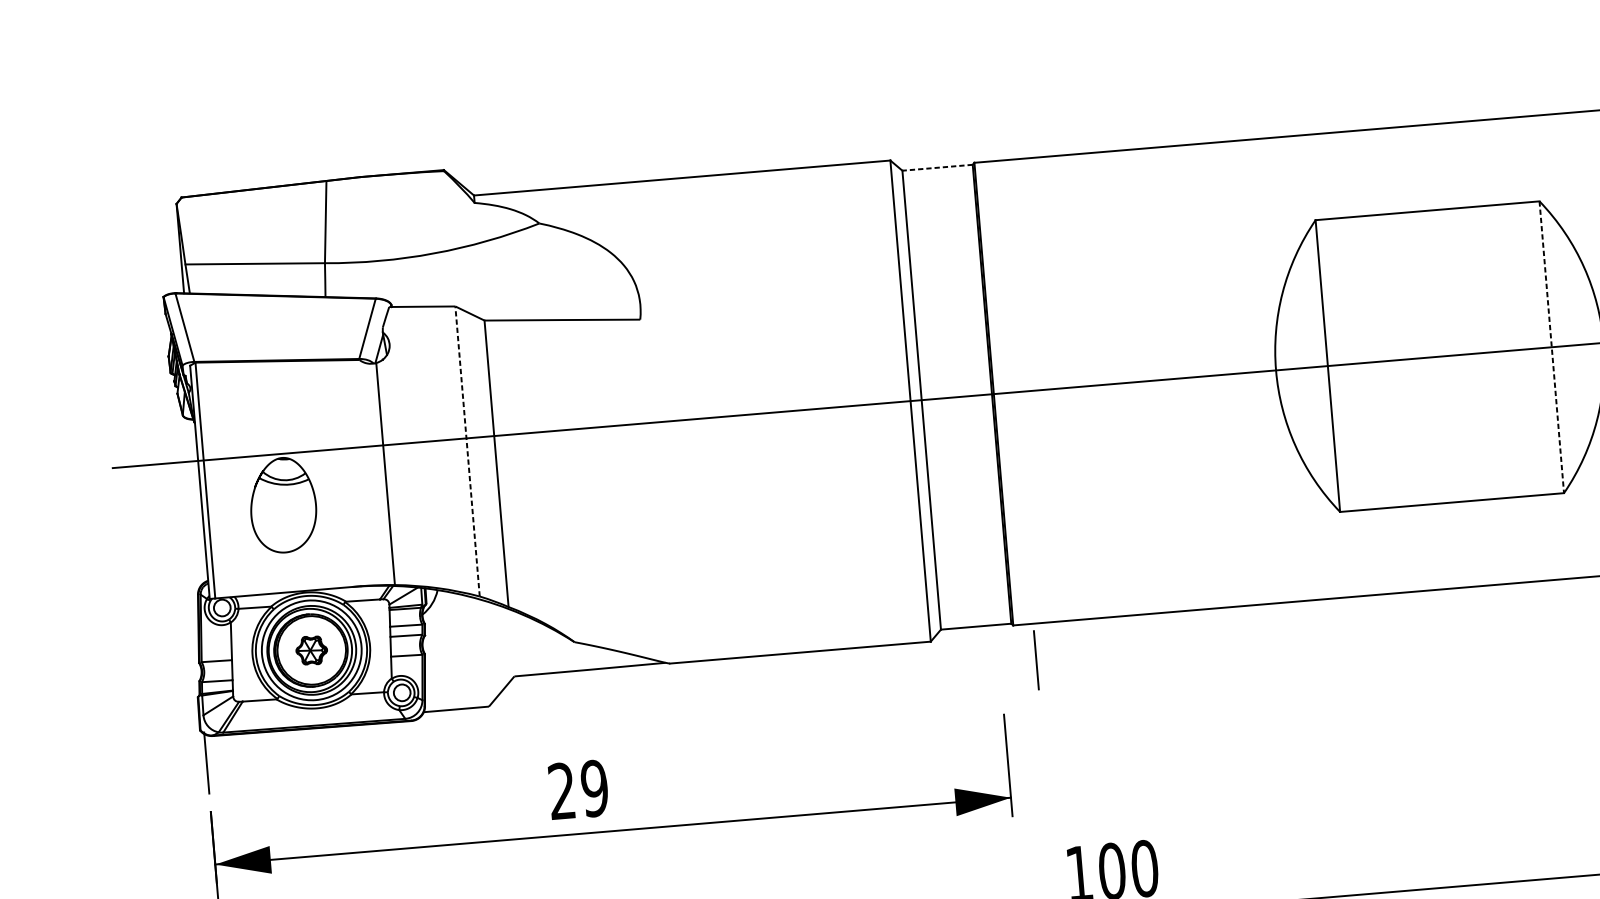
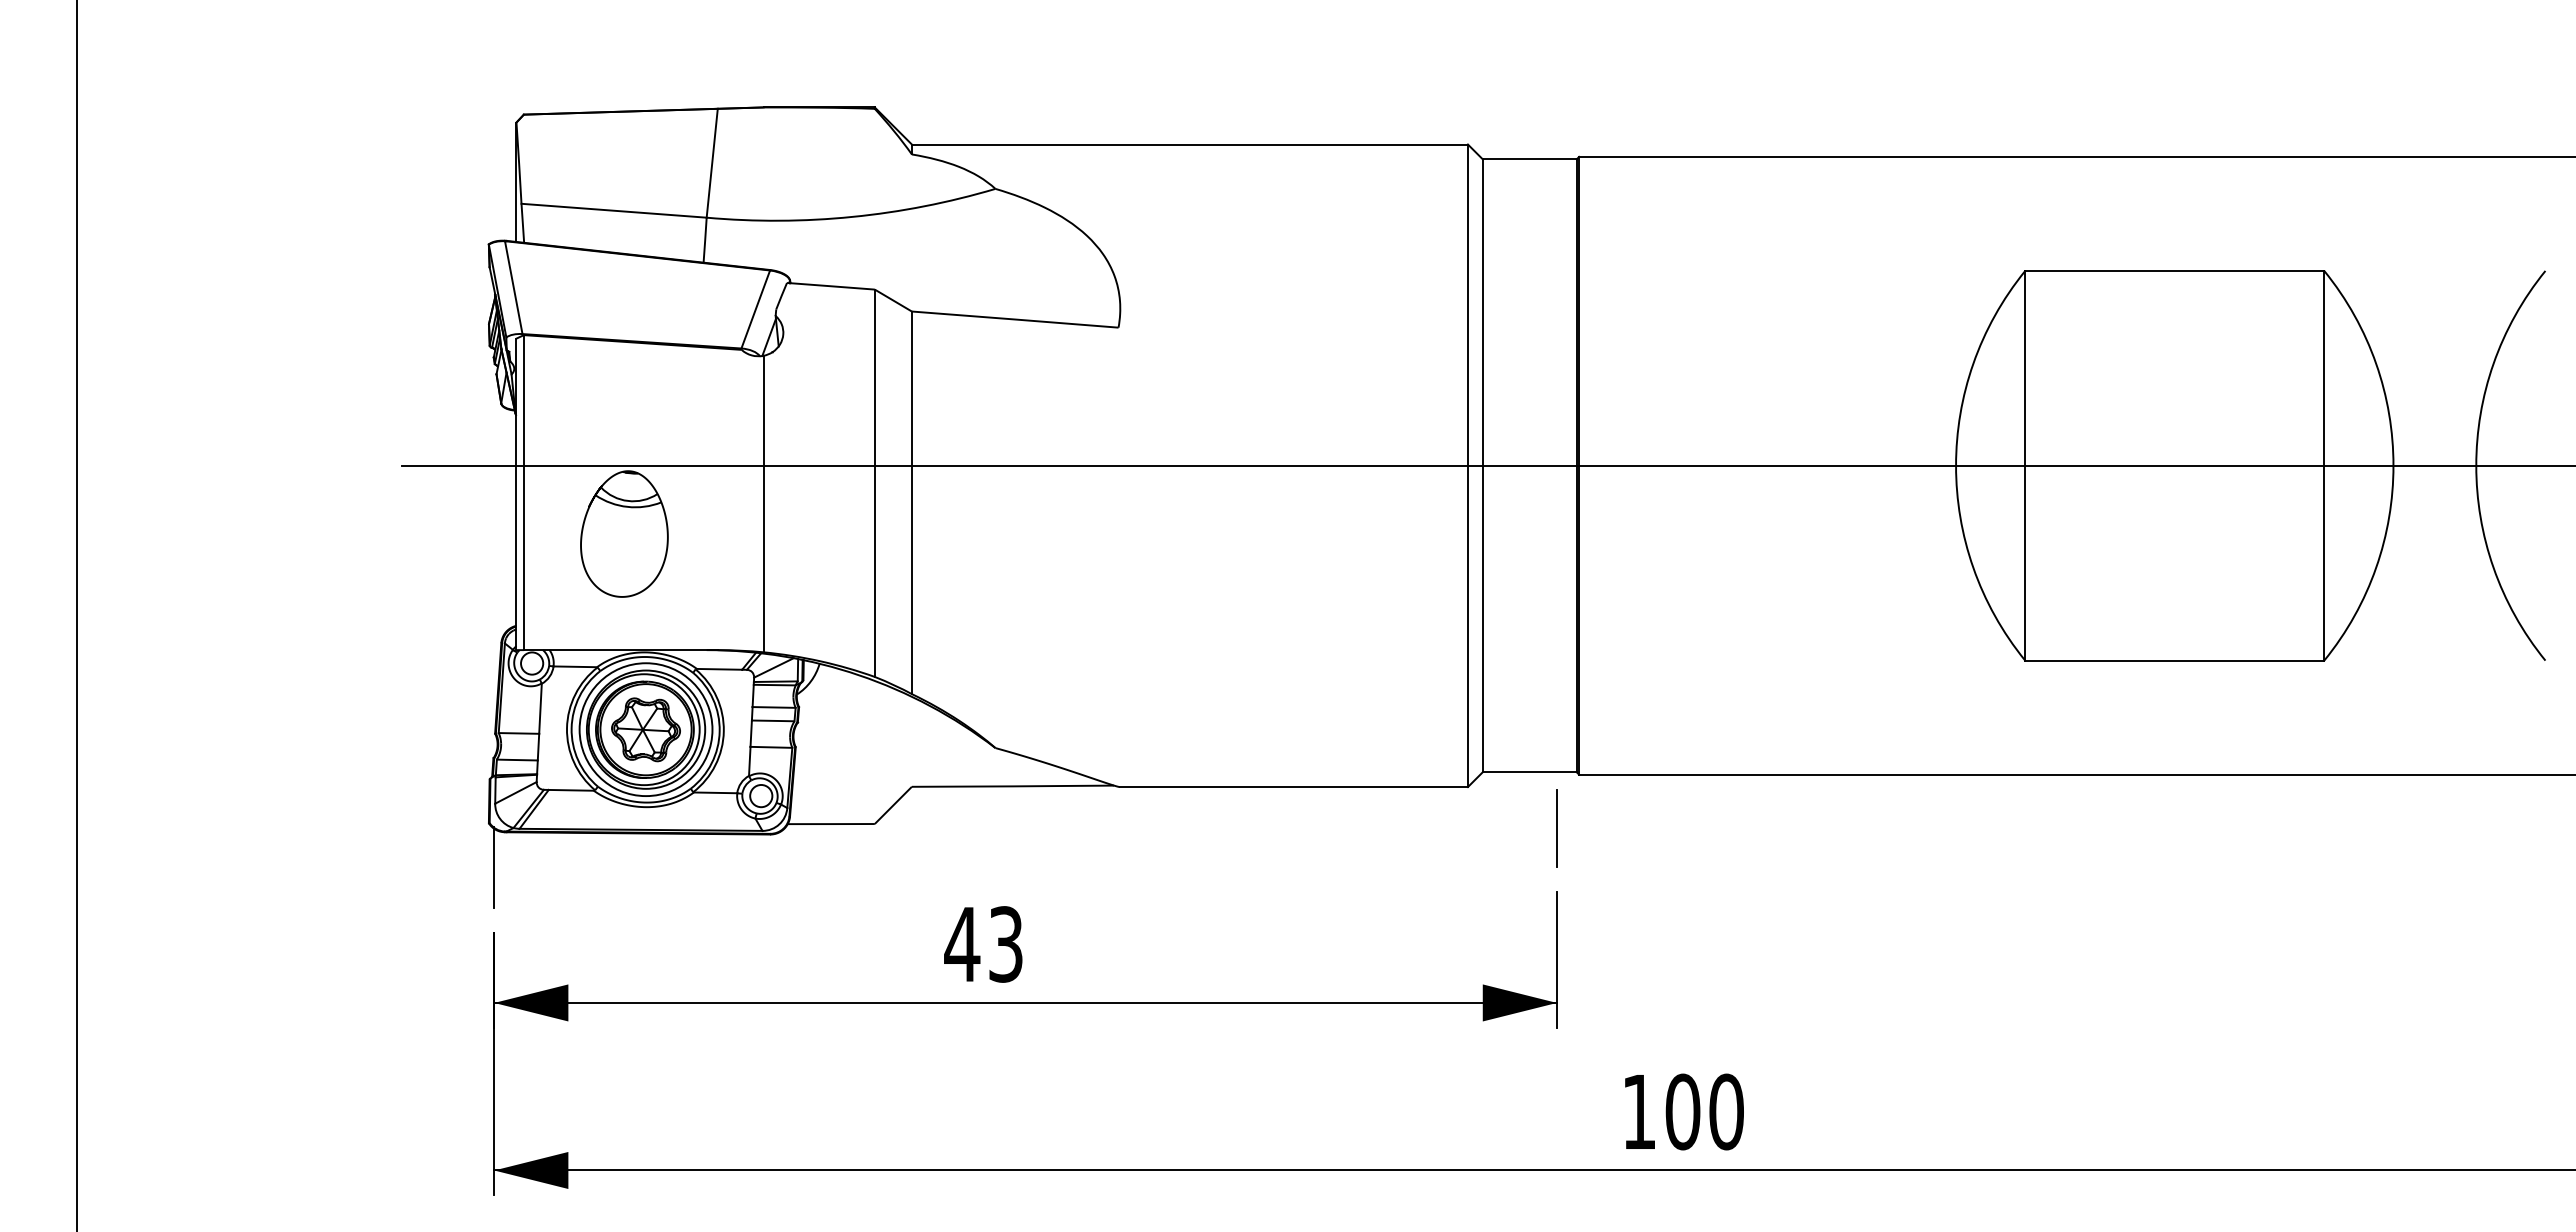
line: (937, 167) -> (1529, 159), dashed -> solid
line: (1551, 347) -> (2324, 465), dashed -> solid
line: (467, 451) -> (874, 483), dashed -> solid
part: (311, 650) -> (645, 729), size x1.67
line: (1036, 660) -> (1556, 828), moved
text: (577, 790) -> (983, 944), 29 -> 43

